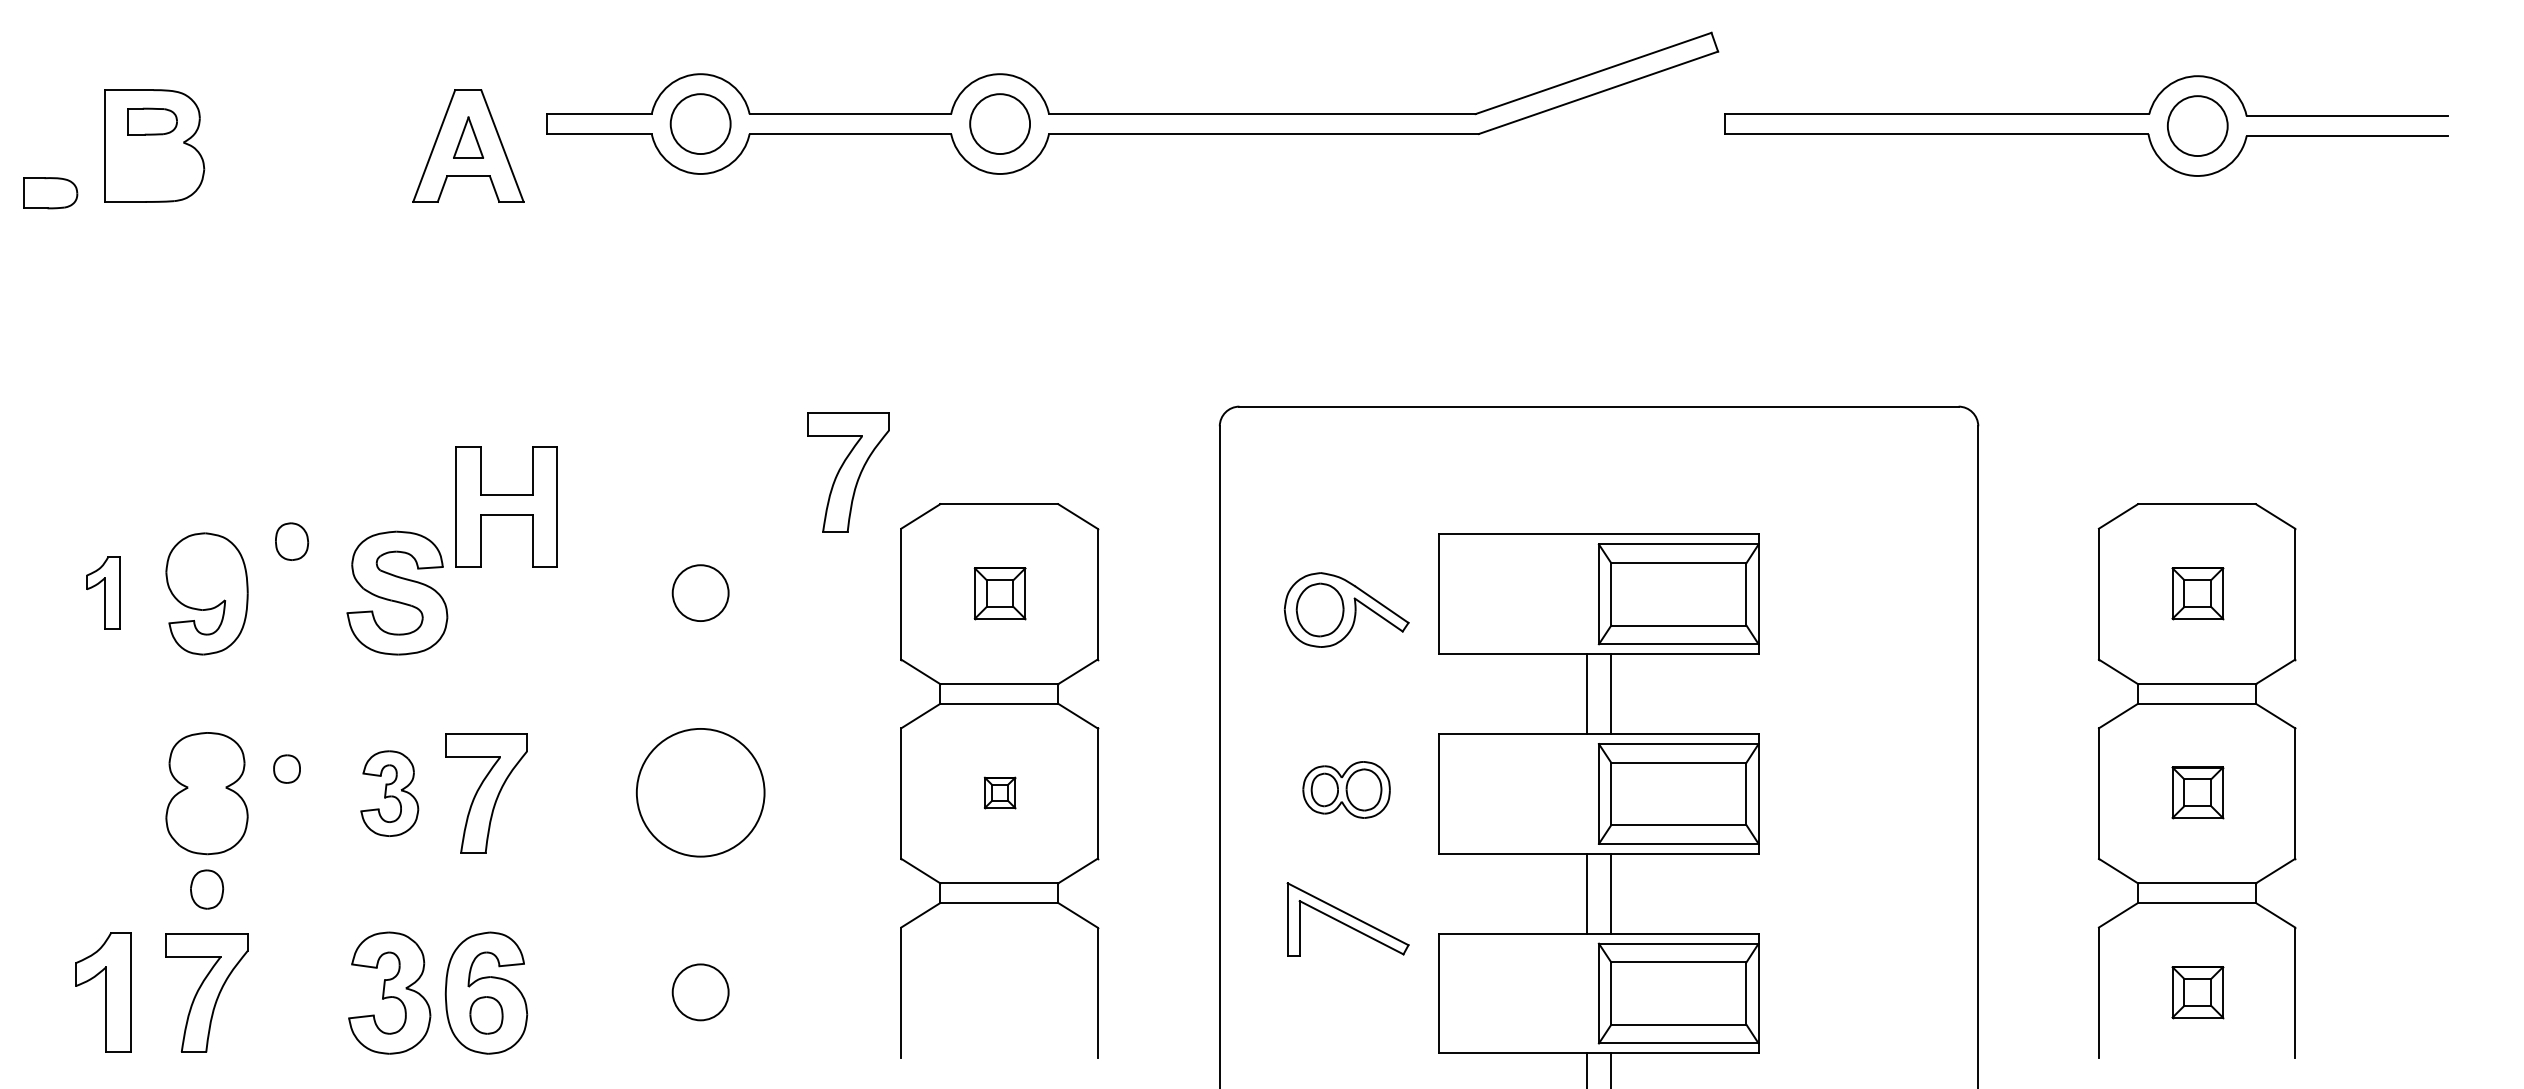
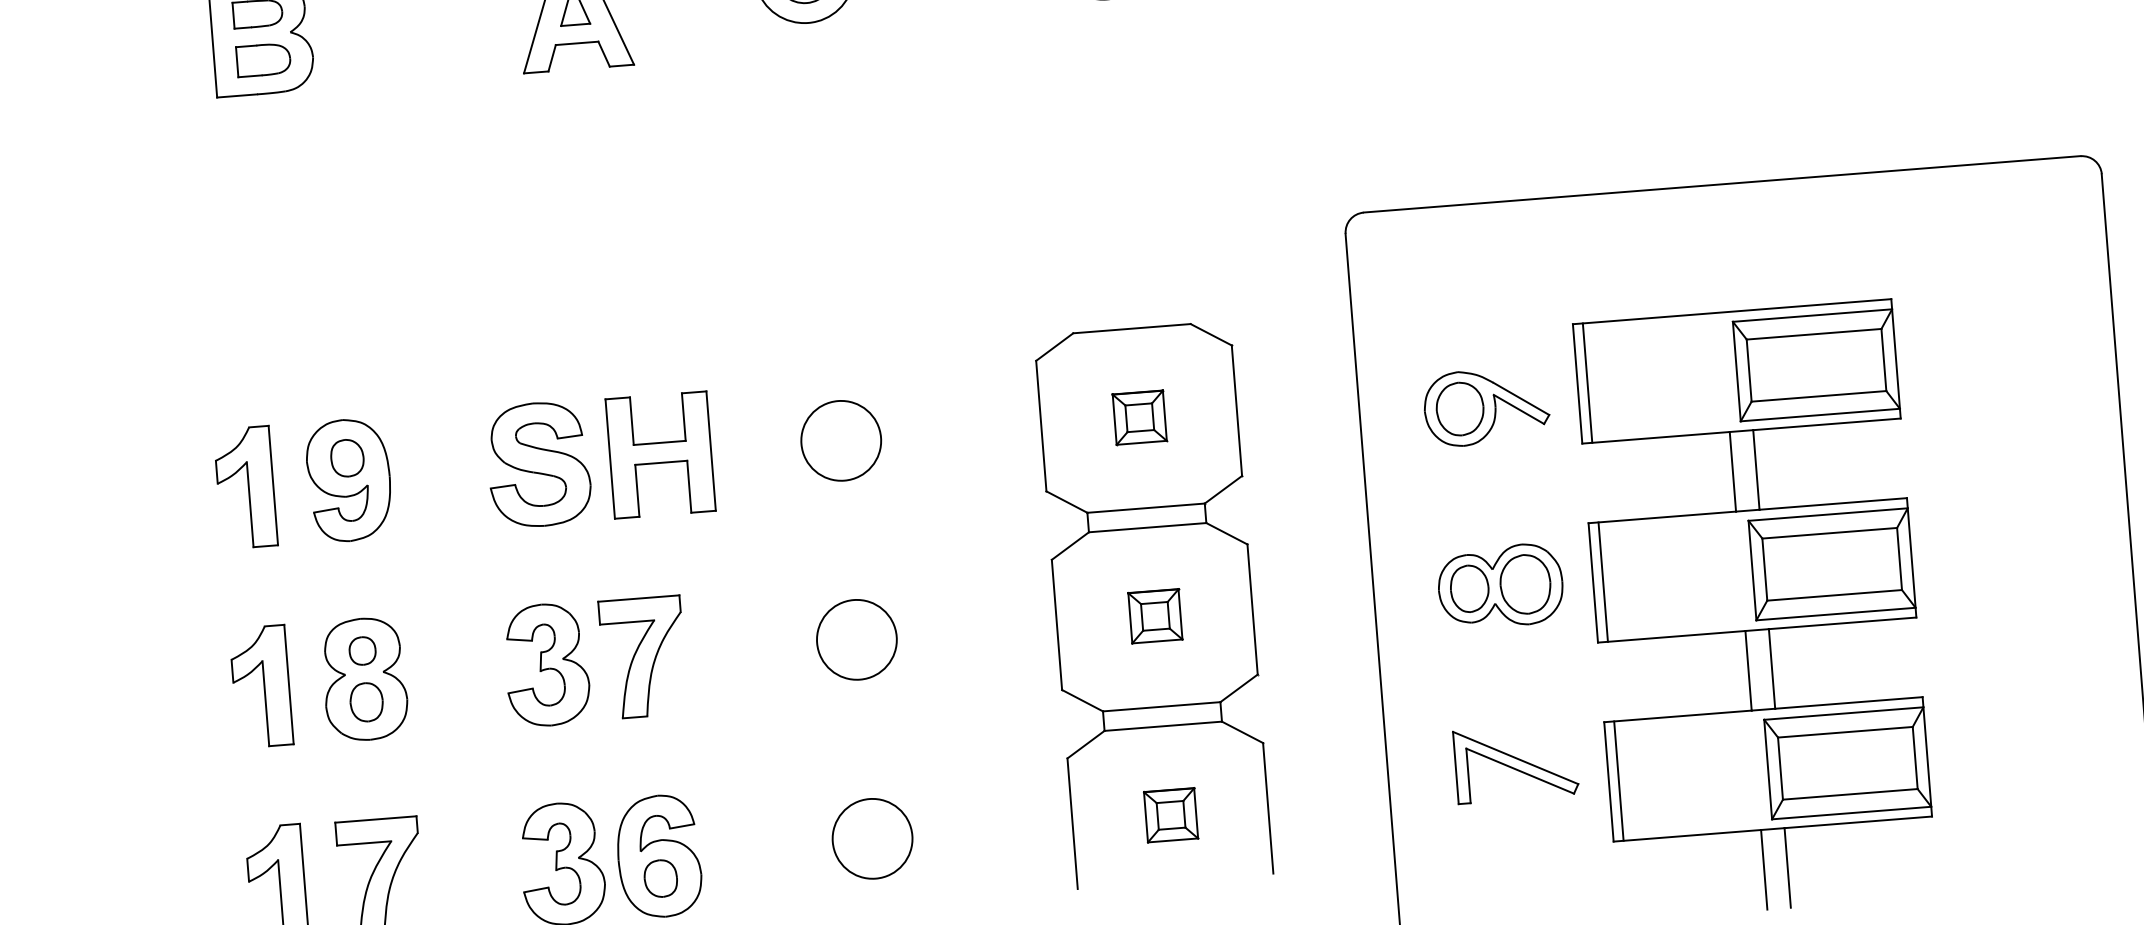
part: (50, 193) -> (263, 60), moved
part: (848, 472) -> (979, 308), removed
part: (506, 506) -> (660, 454), moved
part: (292, 541) -> (347, 457), moved
part: (103, 592) -> (245, 487), size x1.67
circle: (700, 593) -> (841, 441), size x1.43
line: (1449, 594) -> (1587, 383), added
part: (286, 768) -> (362, 650), moved
part: (1346, 789) -> (1500, 585), size x1.43
part: (103, 792) -> (261, 686), added
circle: (700, 792) -> (856, 639), size x0.62
part: (999, 792) -> (1154, 616), size x1.67
part: (389, 793) -> (546, 664), size x1.43
line: (1449, 793) -> (1603, 581), added
part: (207, 889) -> (367, 702), moved
part: (1347, 919) -> (1515, 763), moved
circle: (700, 992) -> (872, 838), size x1.43
part: (999, 992) -> (1170, 815), added
line: (1449, 993) -> (1619, 781), added

